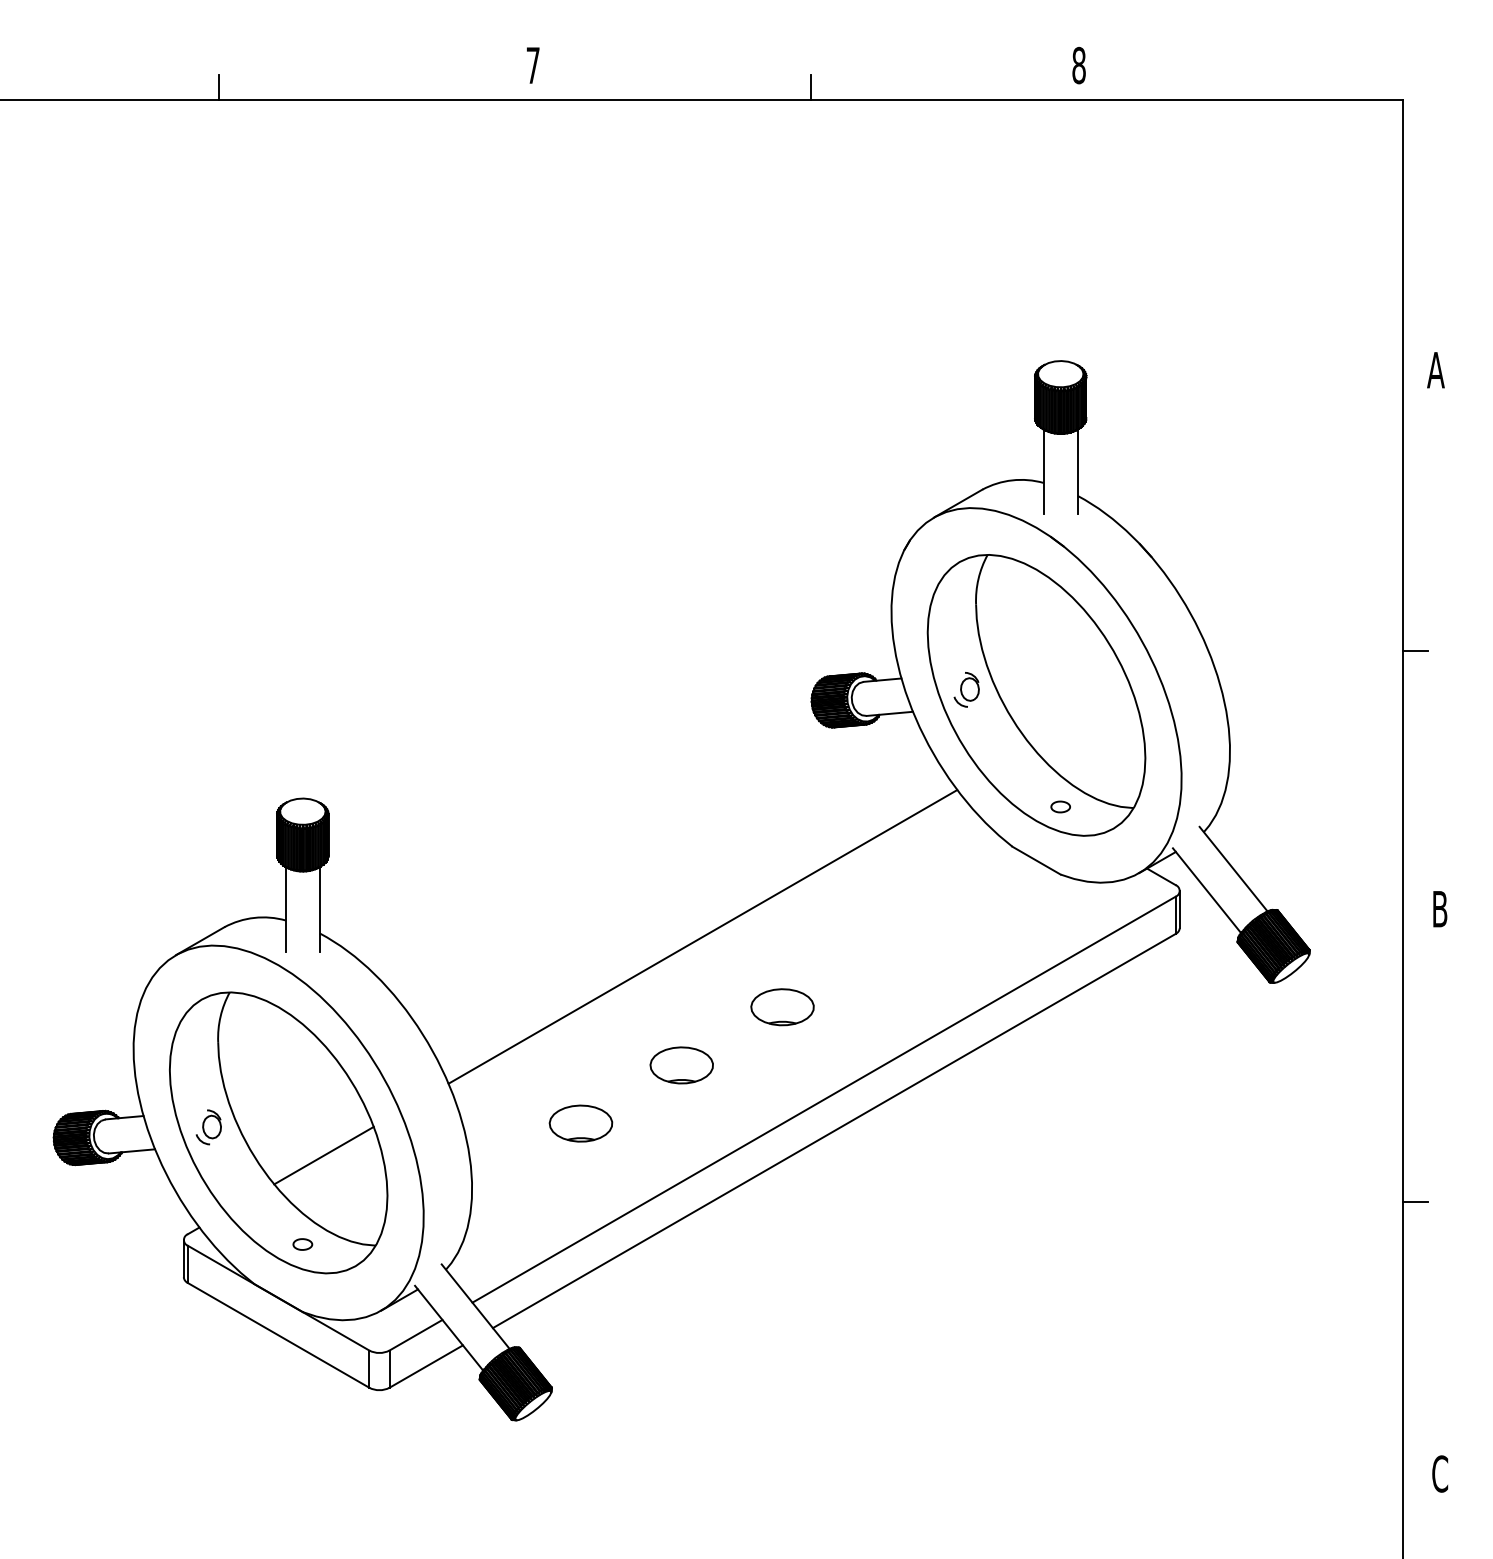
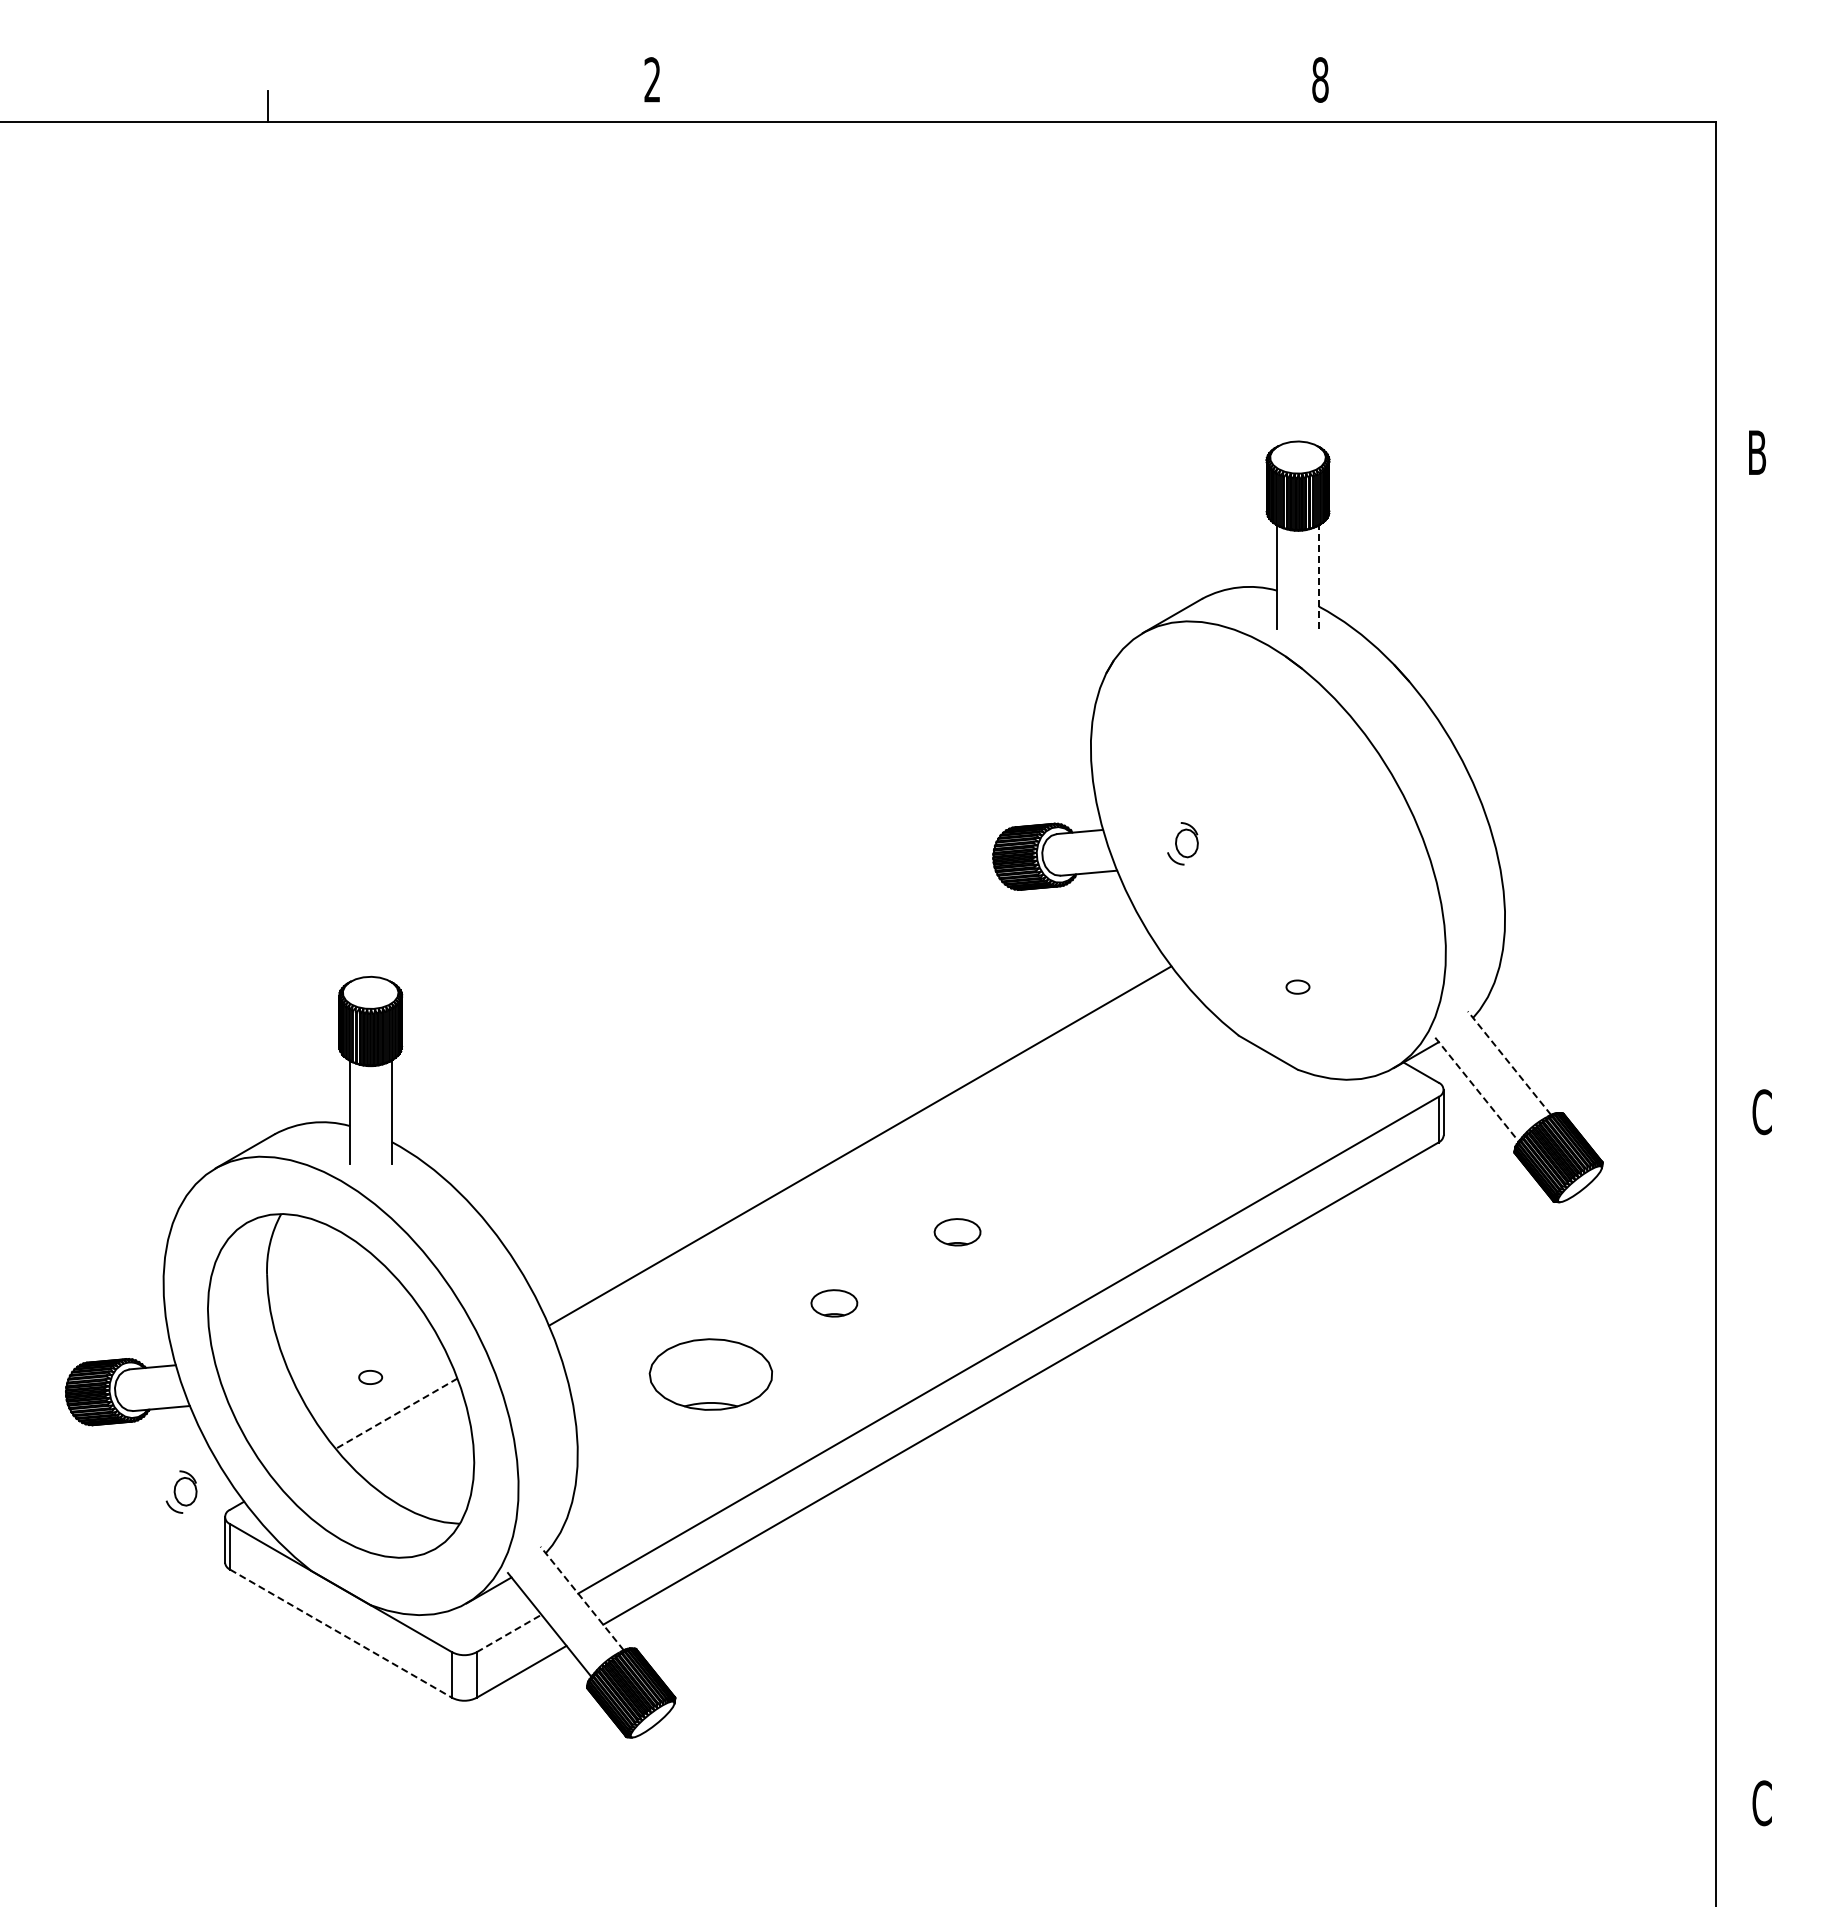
text: (533, 65) -> (652, 79), 7 -> 2
line: (811, 87) -> (992, 106), removed
text: (1435, 370) -> (1756, 452), A -> B
line: (1077, 472) -> (1318, 577), solid -> dashed
line: (1415, 651) -> (1731, 796), removed
part: (1036, 695) -> (1268, 850), removed
line: (1233, 868) -> (1509, 1062), solid -> dashed
line: (1207, 890) -> (1477, 1089), solid -> dashed
text: (1439, 909) -> (1761, 1112), B -> C
part: (782, 1007) -> (957, 1232), size x0.6
part: (681, 1065) -> (834, 1303), size x0.6
part: (580, 1123) -> (710, 1374), size x1.6
part: (208, 1126) -> (181, 1491), moved
line: (323, 1155) -> (396, 1413), solid -> dashed
line: (1415, 1202) -> (1731, 1470), removed
part: (302, 1243) -> (370, 1376), moved
line: (475, 1306) -> (581, 1598), solid -> dashed
line: (279, 1335) -> (341, 1633), solid -> dashed
line: (416, 1335) -> (509, 1633), solid -> dashed

